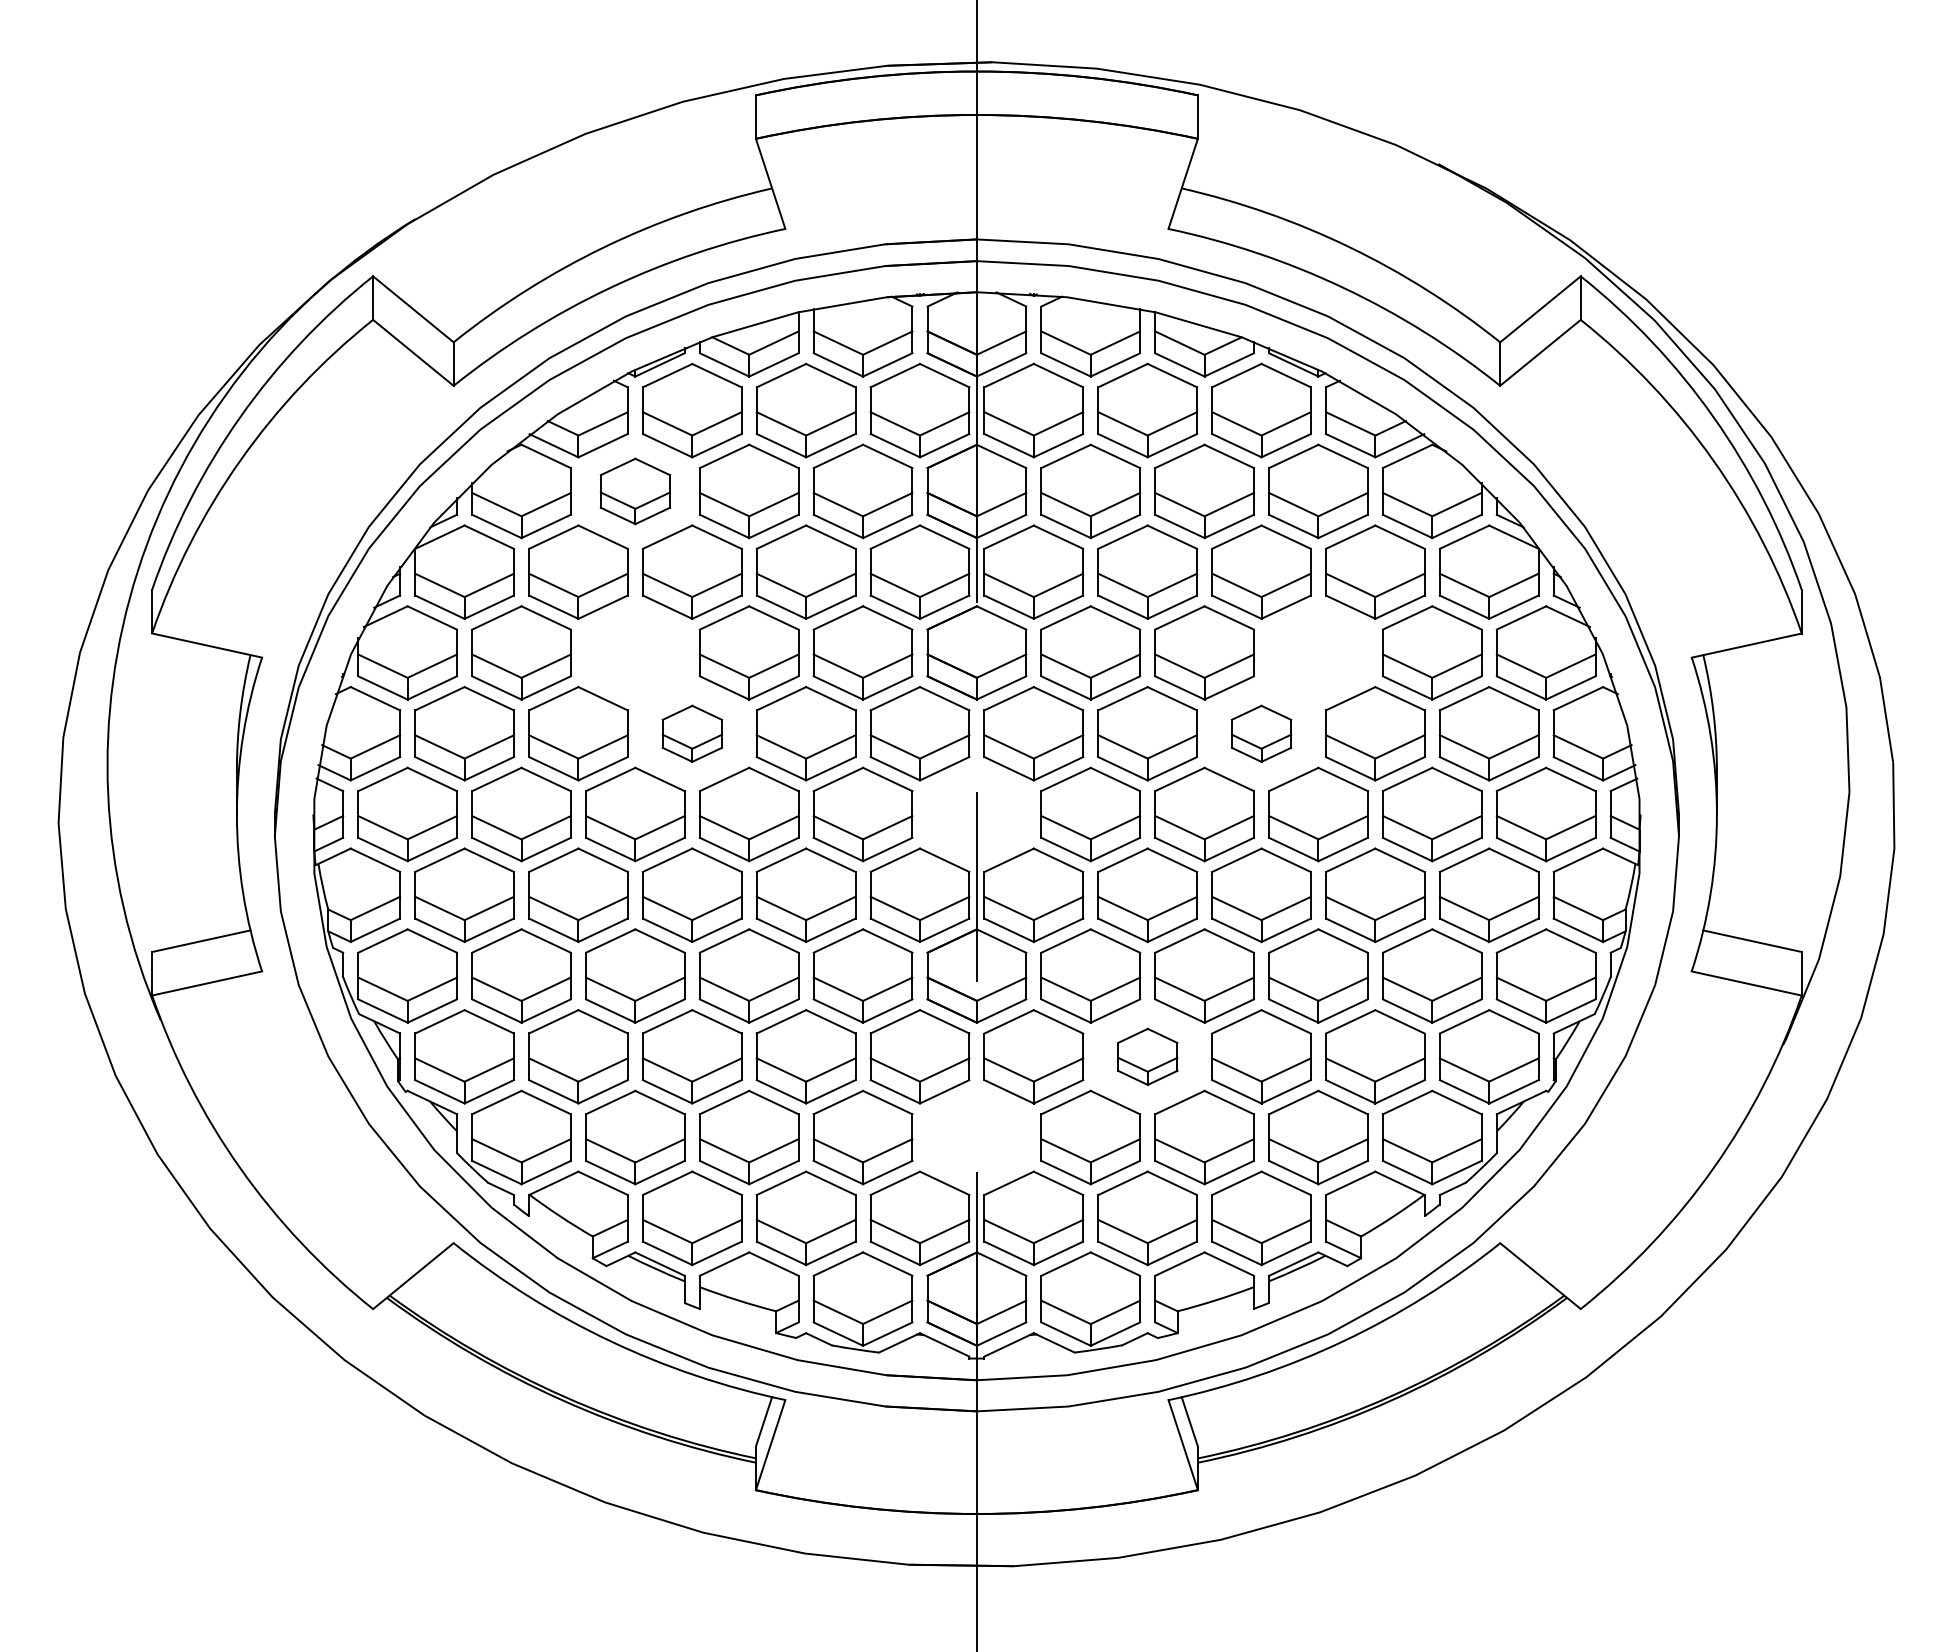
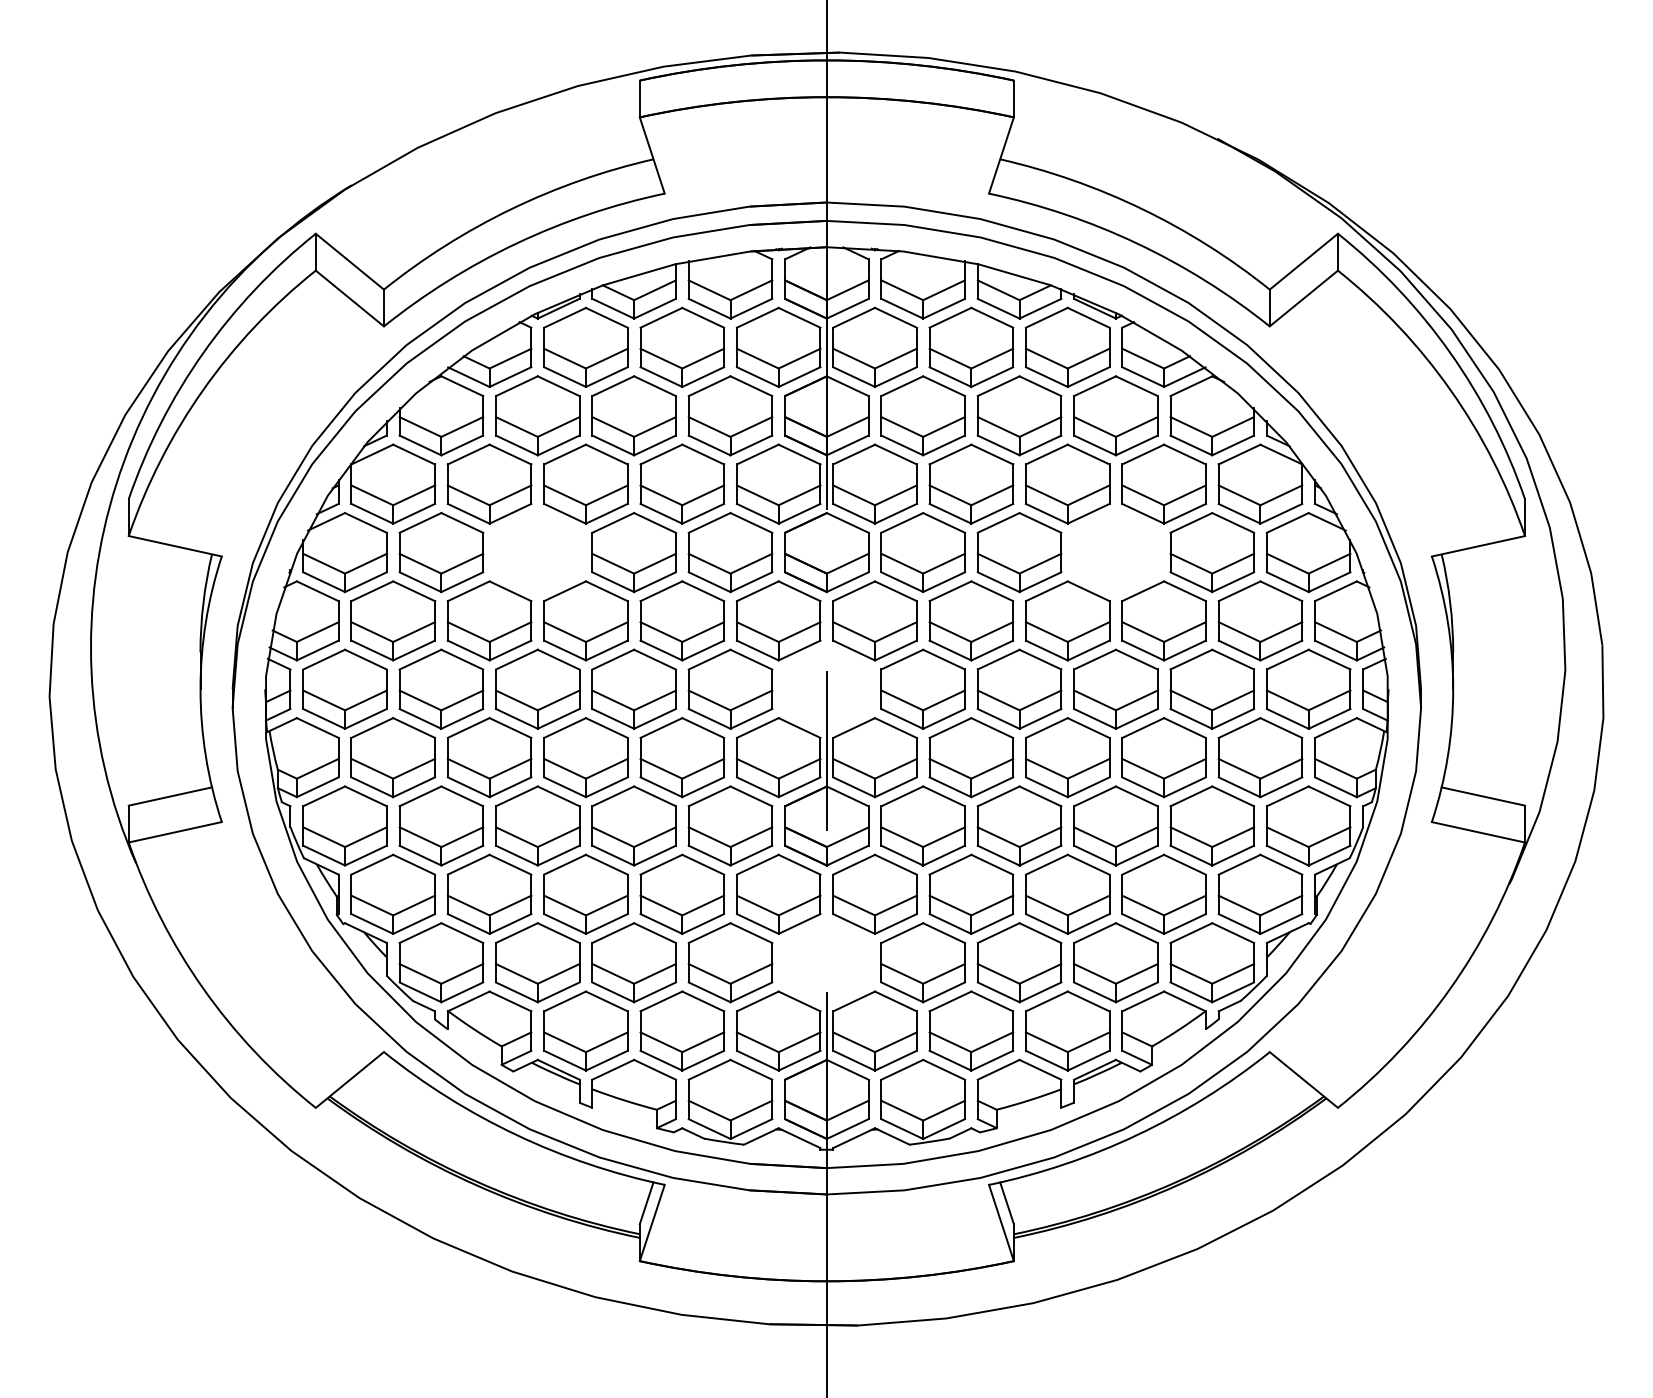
part: (635, 491) -> (537, 415), size x1.43
part: (692, 733) -> (586, 620), size x1.67
part: (1261, 733) -> (1067, 620), size x1.67
part: (1147, 1056) -> (971, 894), size x1.67

